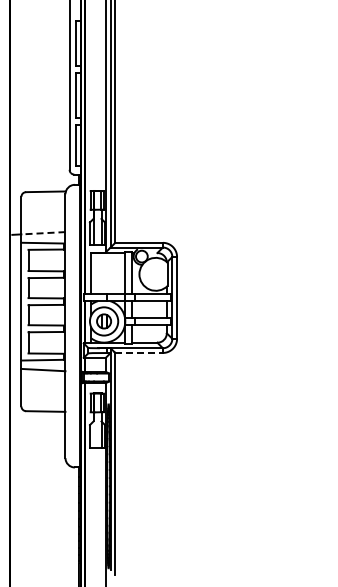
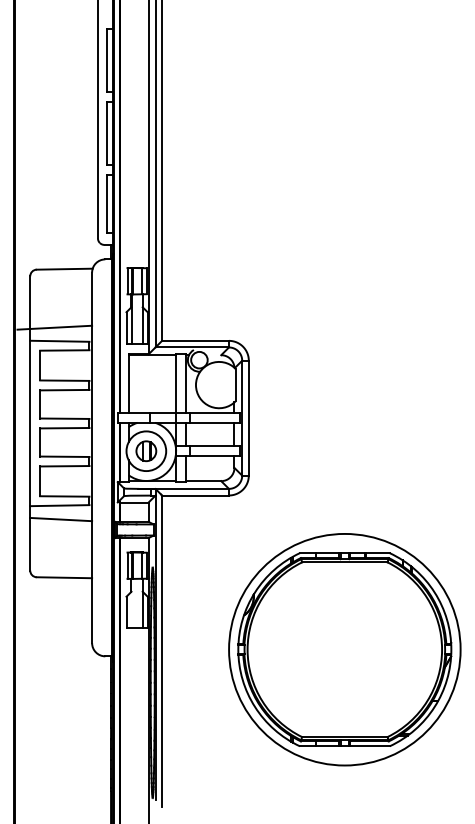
line: (42, 233) -> (59, 327), dashed -> solid
line: (139, 352) -> (196, 494), dashed -> solid
part: (245, 462) -> (344, 649), added

